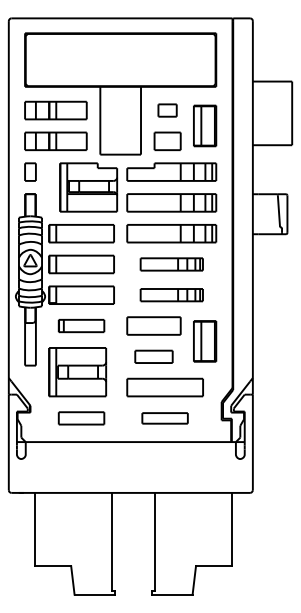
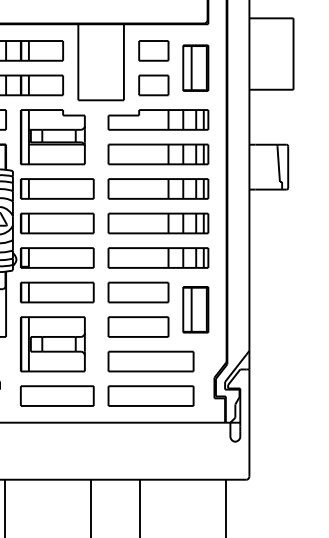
part: (167, 110) -> (153, 50), size x1.43
part: (88, 187) -> (52, 137), moved
part: (171, 264) -> (158, 223), size x1.43
part: (171, 294) -> (158, 257), size x1.43
part: (81, 325) -> (57, 291), size x1.43
part: (153, 356) -> (137, 326), size x1.43
part: (81, 418) -> (57, 396), size x1.43
part: (164, 418) -> (150, 396), size x1.67

